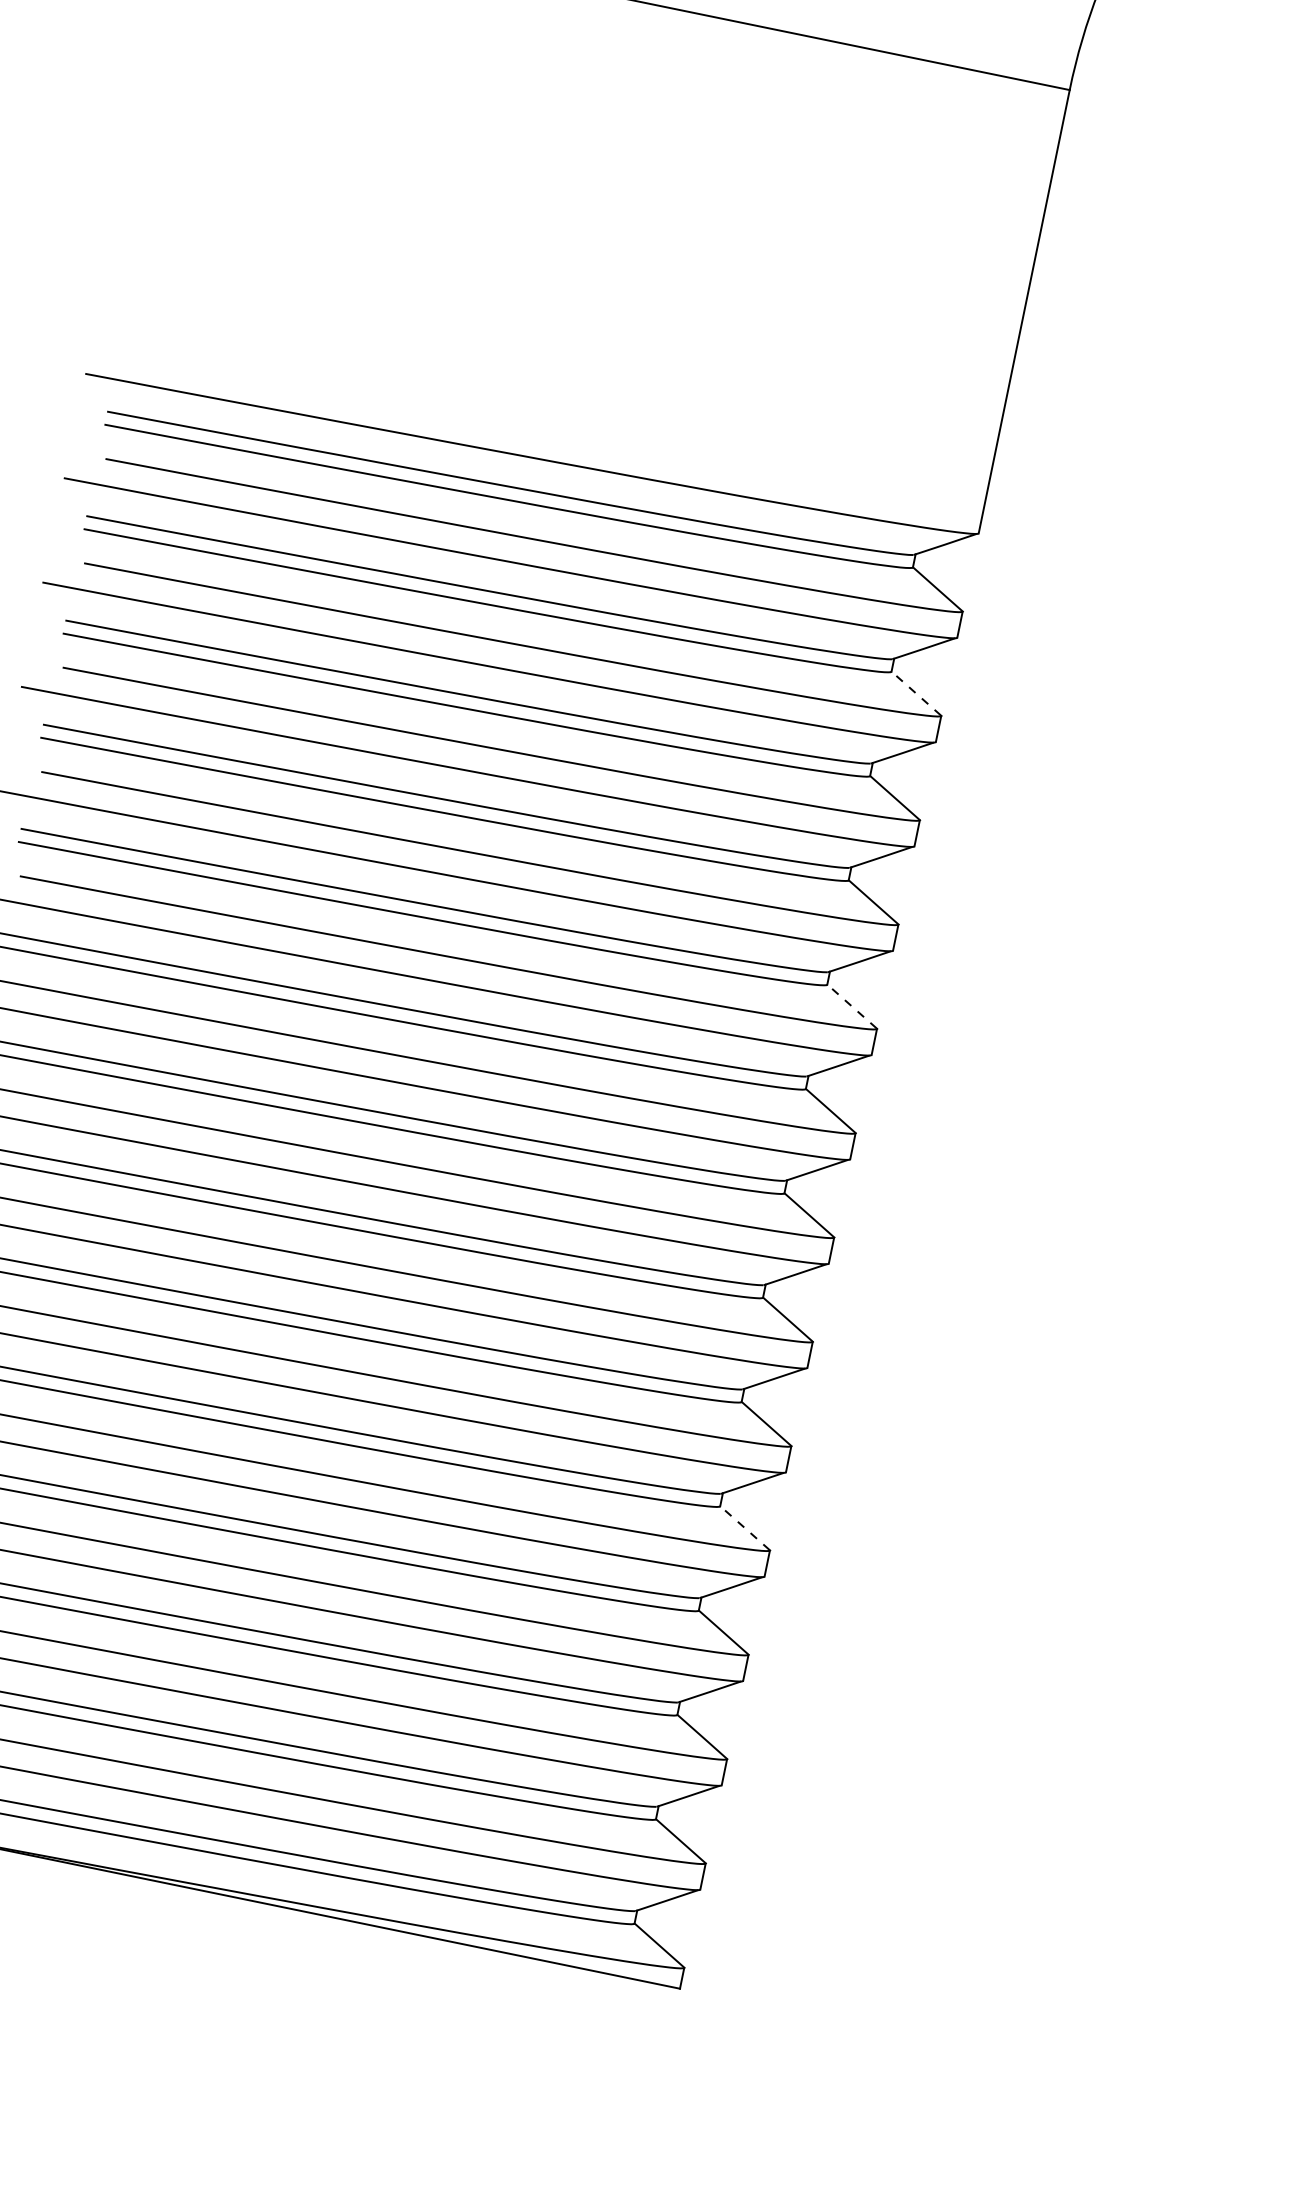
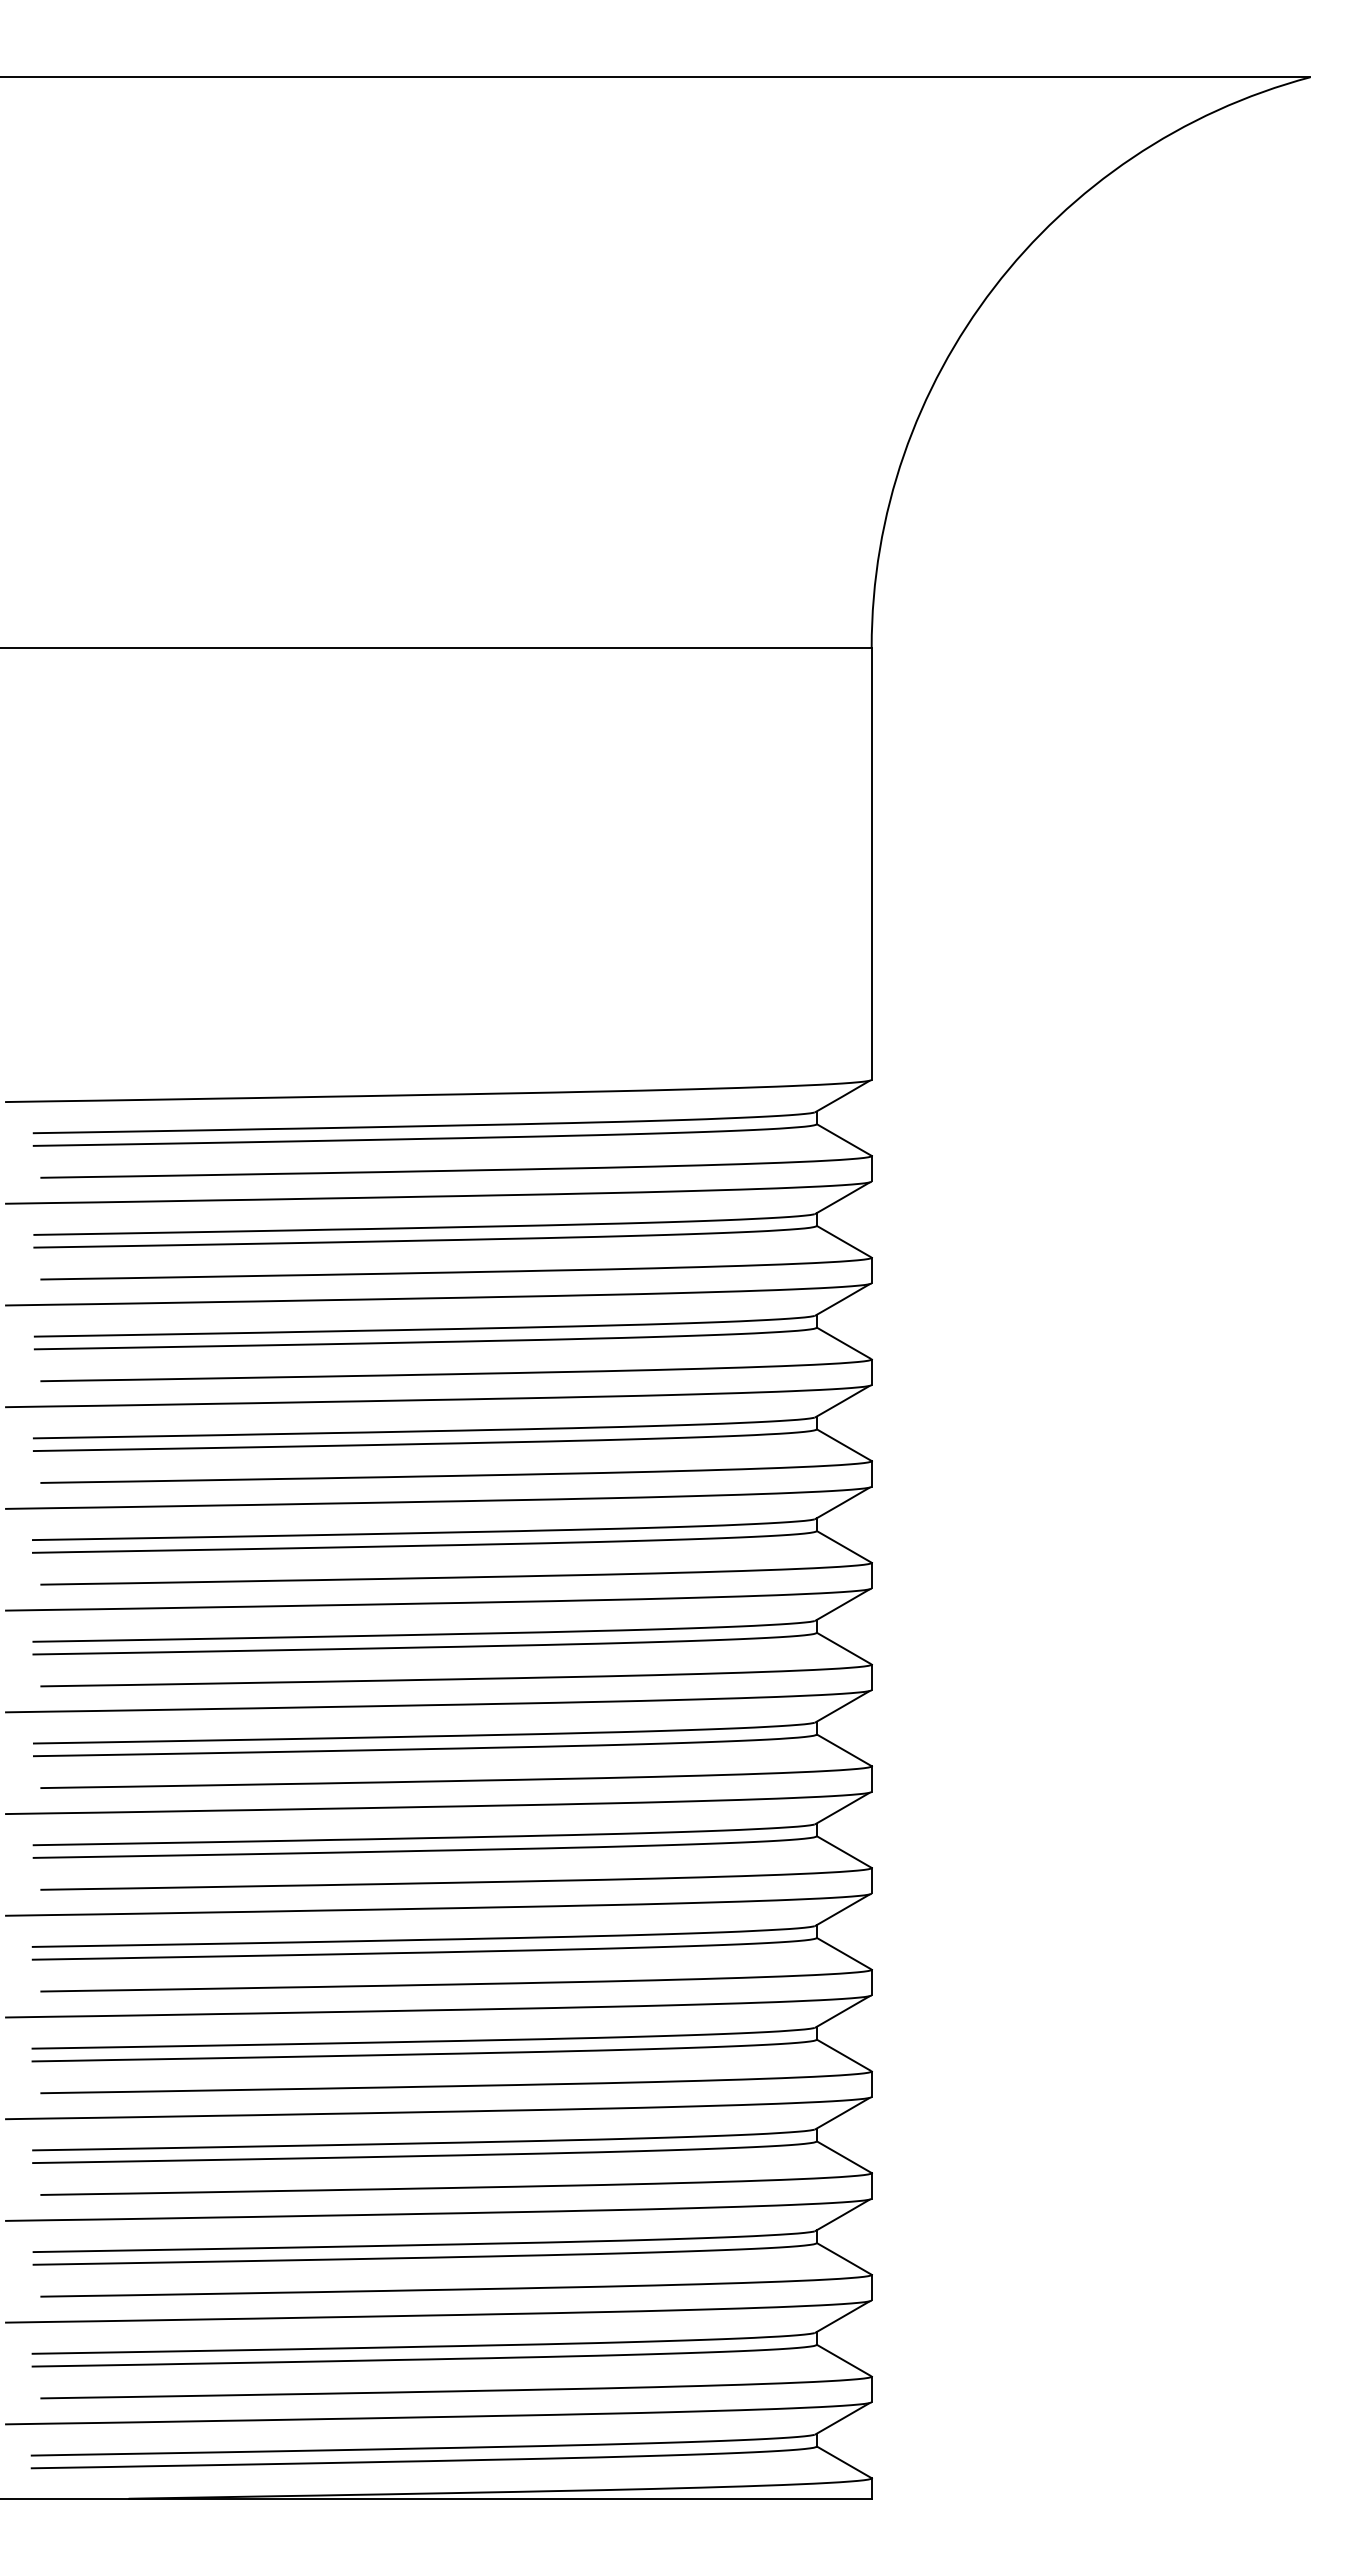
line: (915, 693) -> (843, 1241), dashed -> solid
line: (851, 1006) -> (843, 1546), dashed -> solid
line: (744, 1528) -> (843, 2055), dashed -> solid

